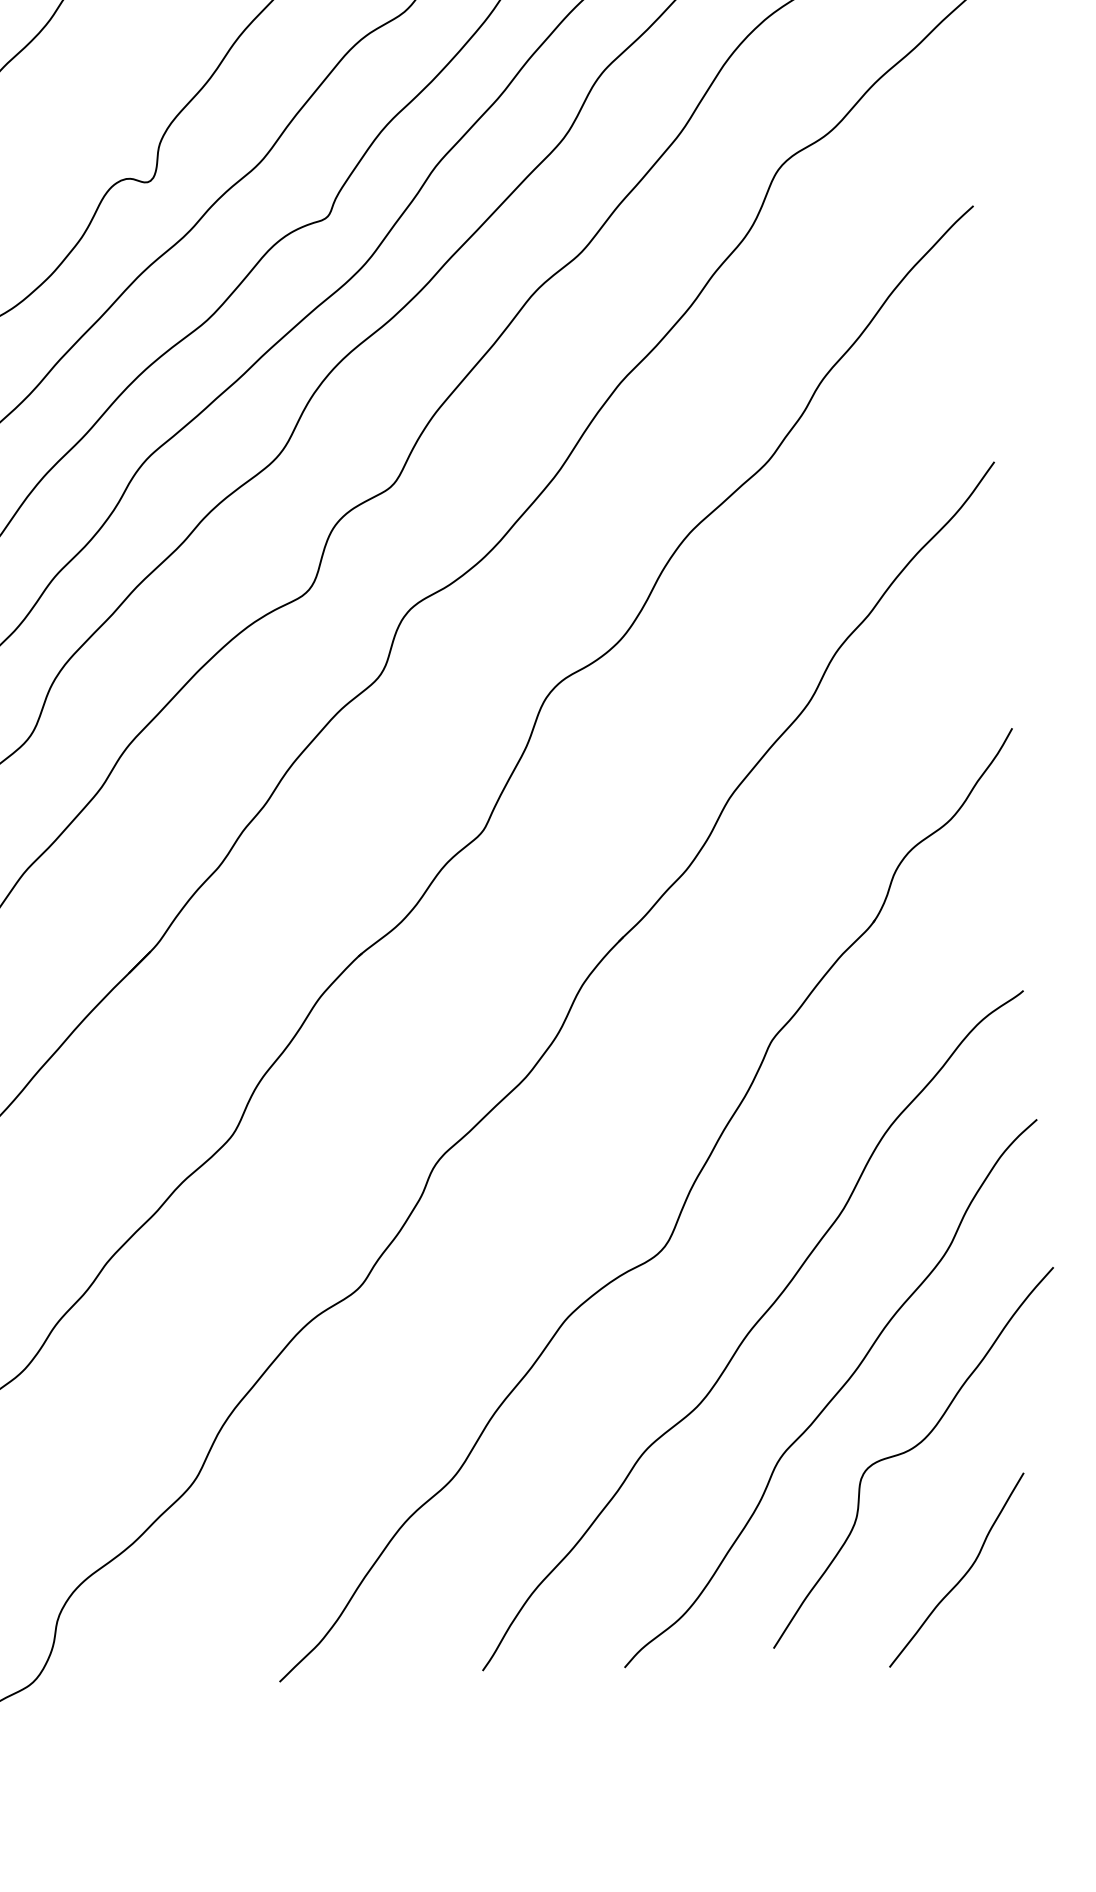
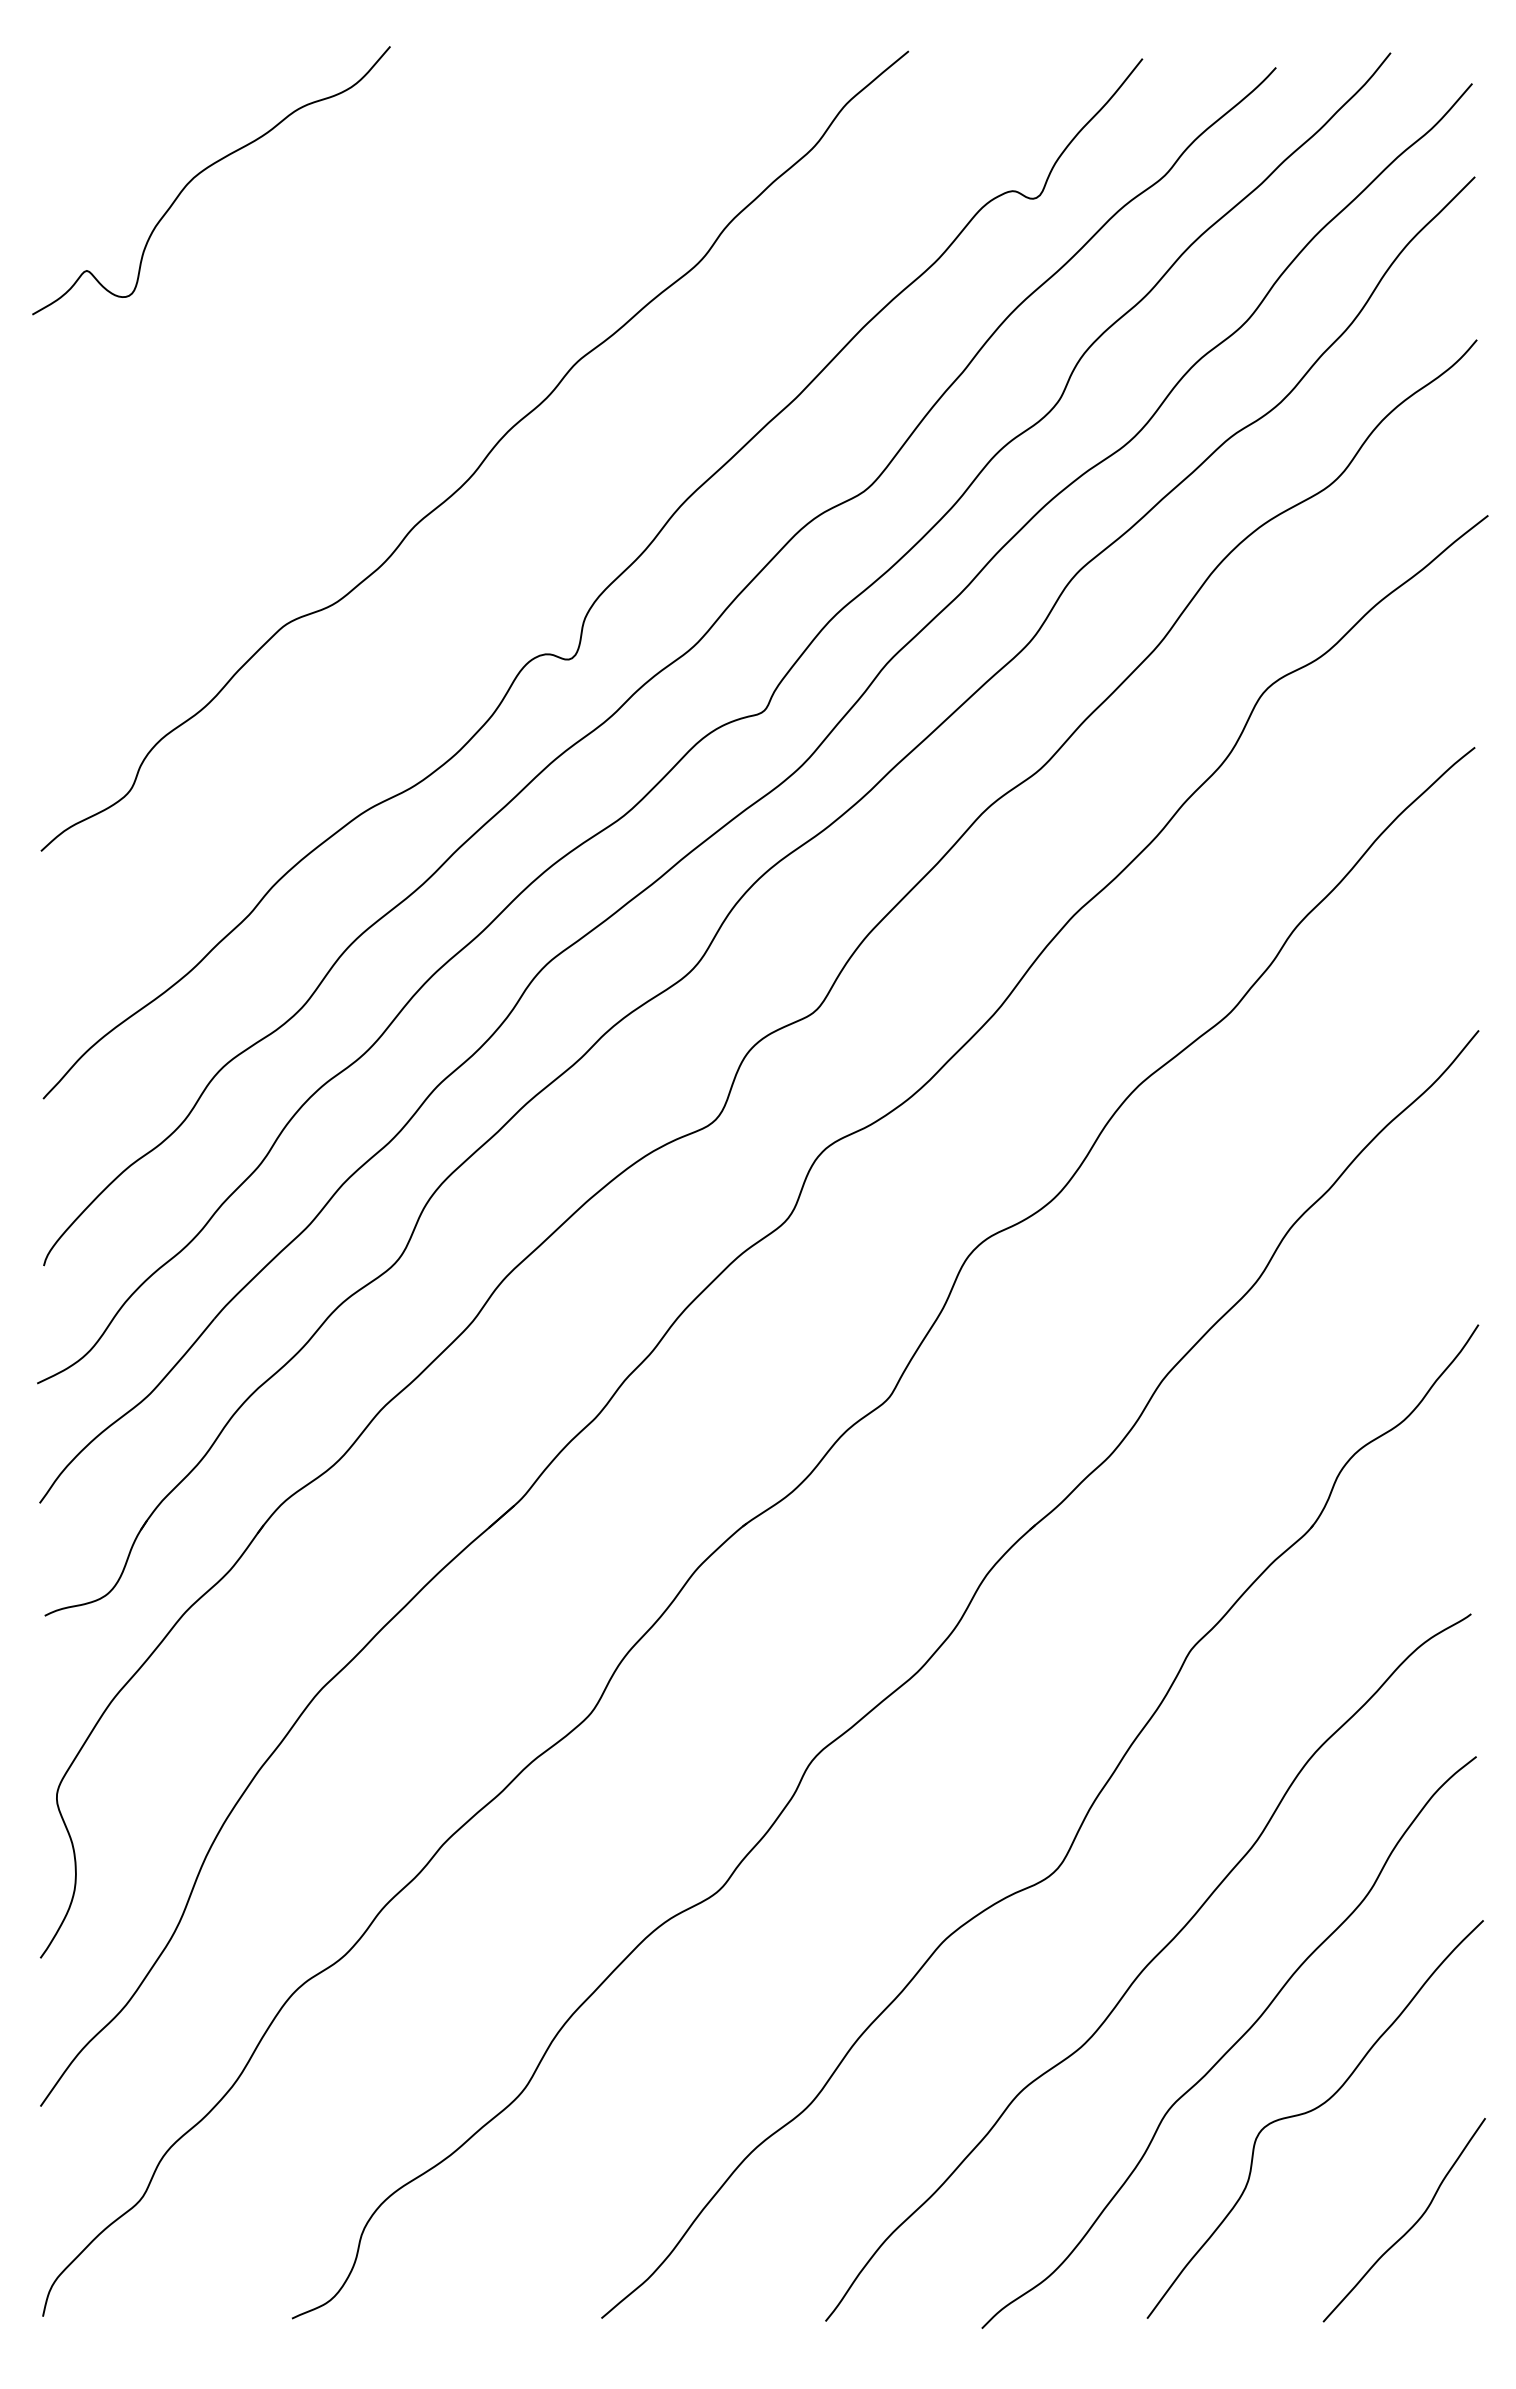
curve: (962, 1576) -> (1410, 2227), moved

